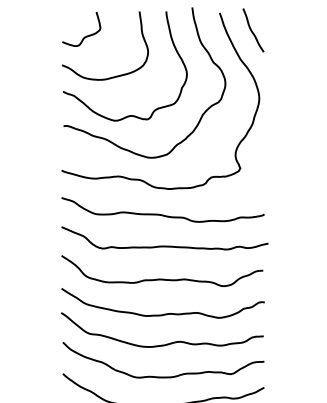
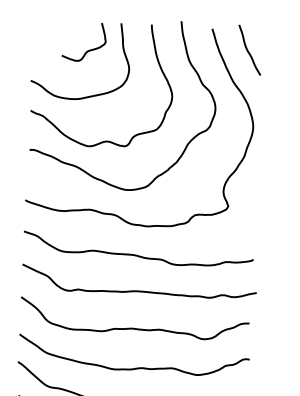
curve: (84, 36) -> (87, 50), moved

